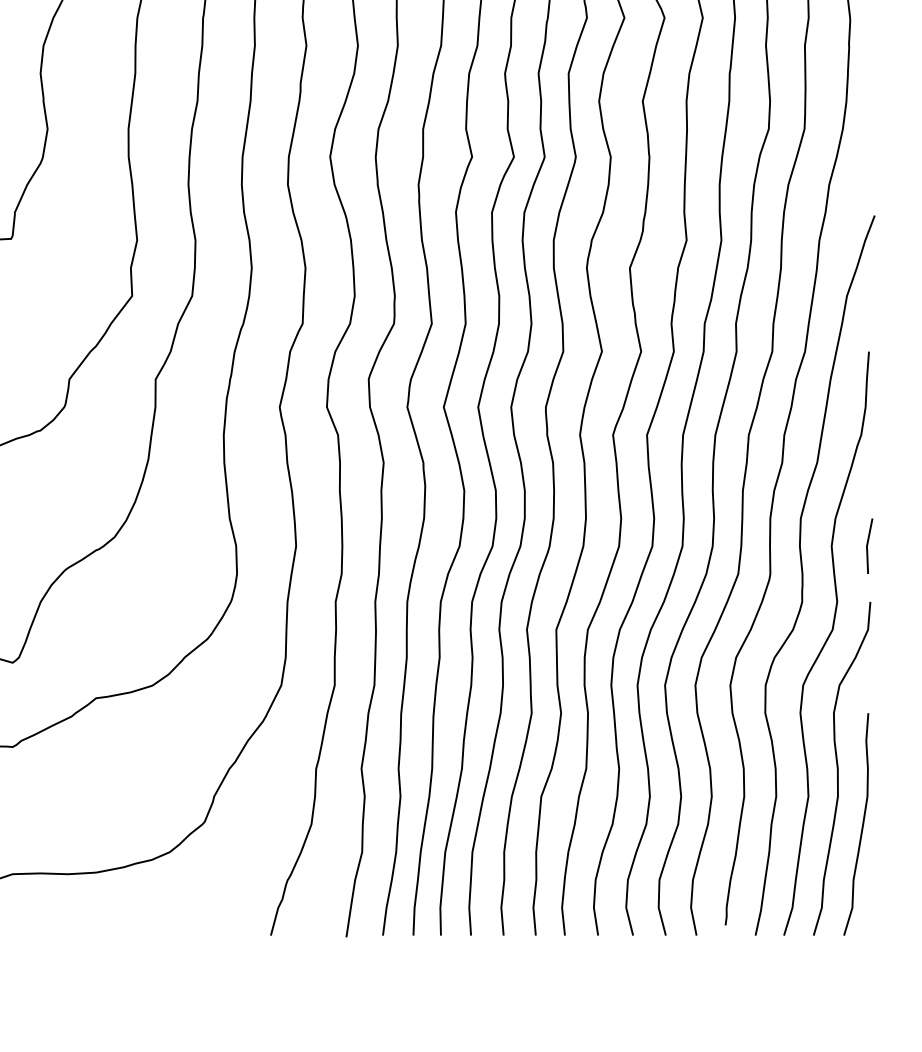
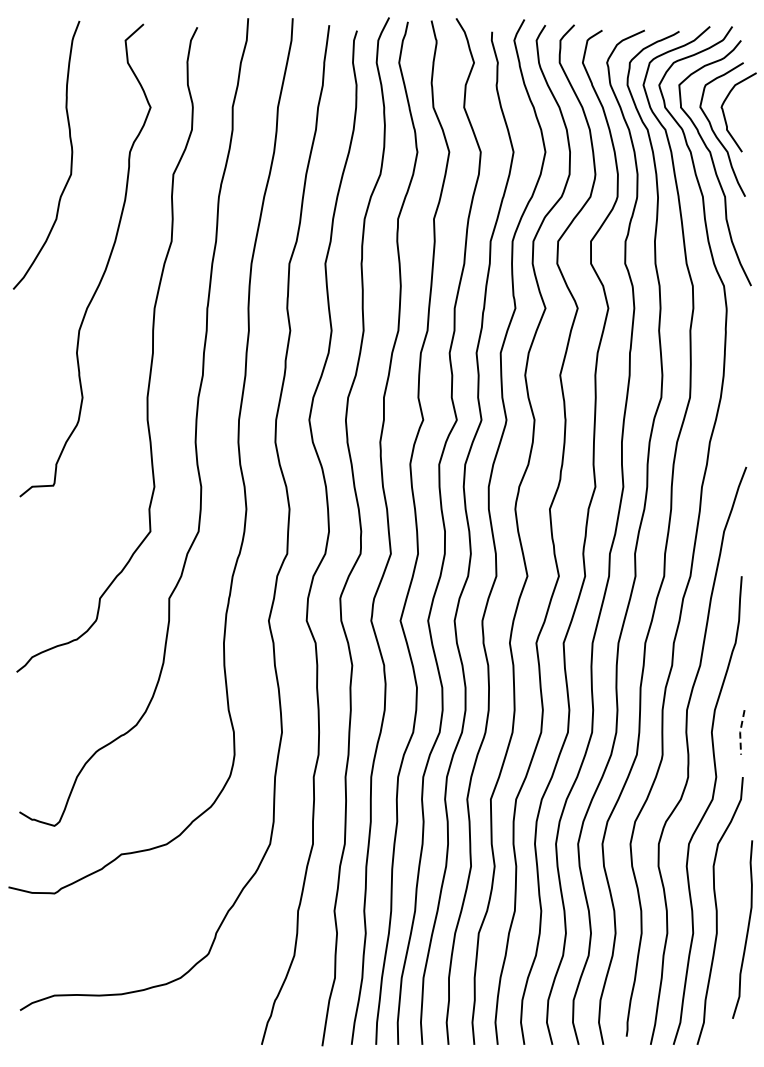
line: (867, 546) -> (740, 732), solid -> dashed
curve: (861, 826) -> (746, 931), moved

